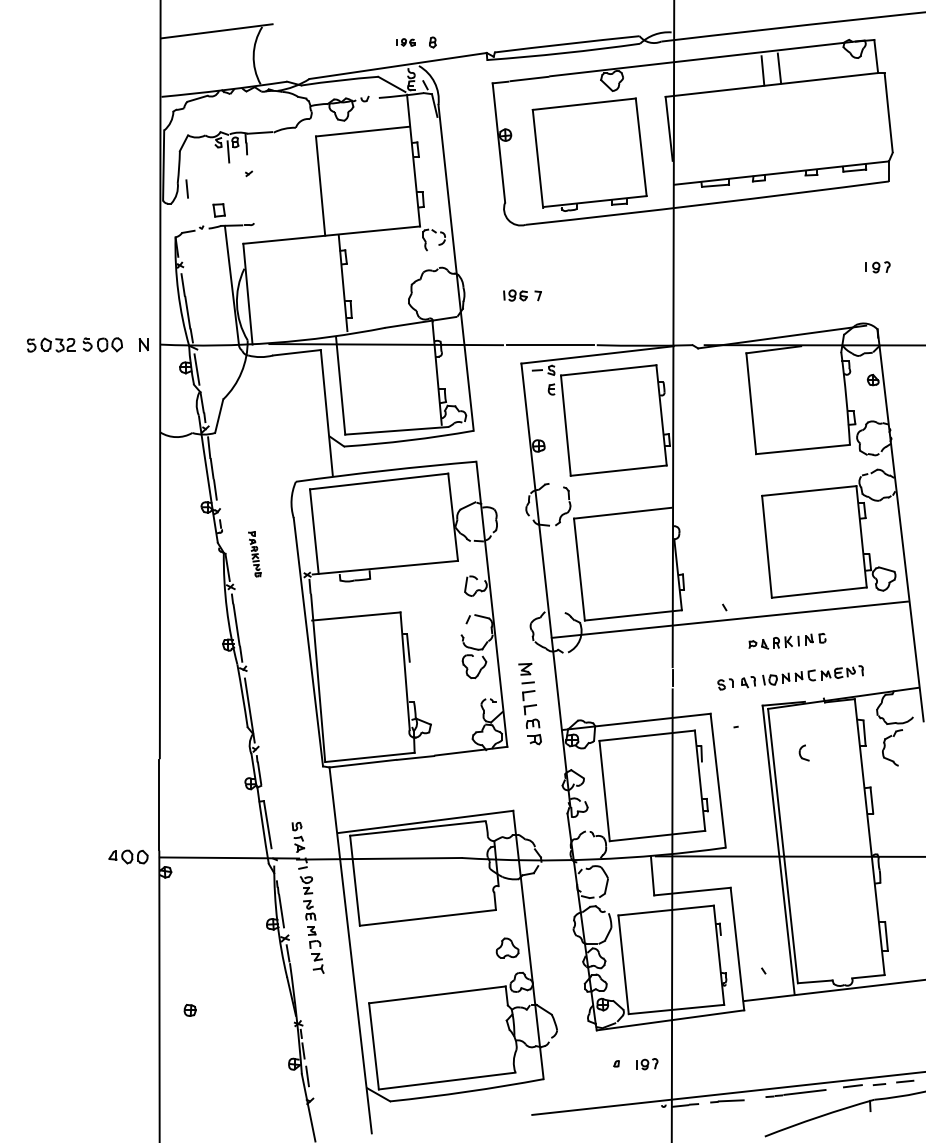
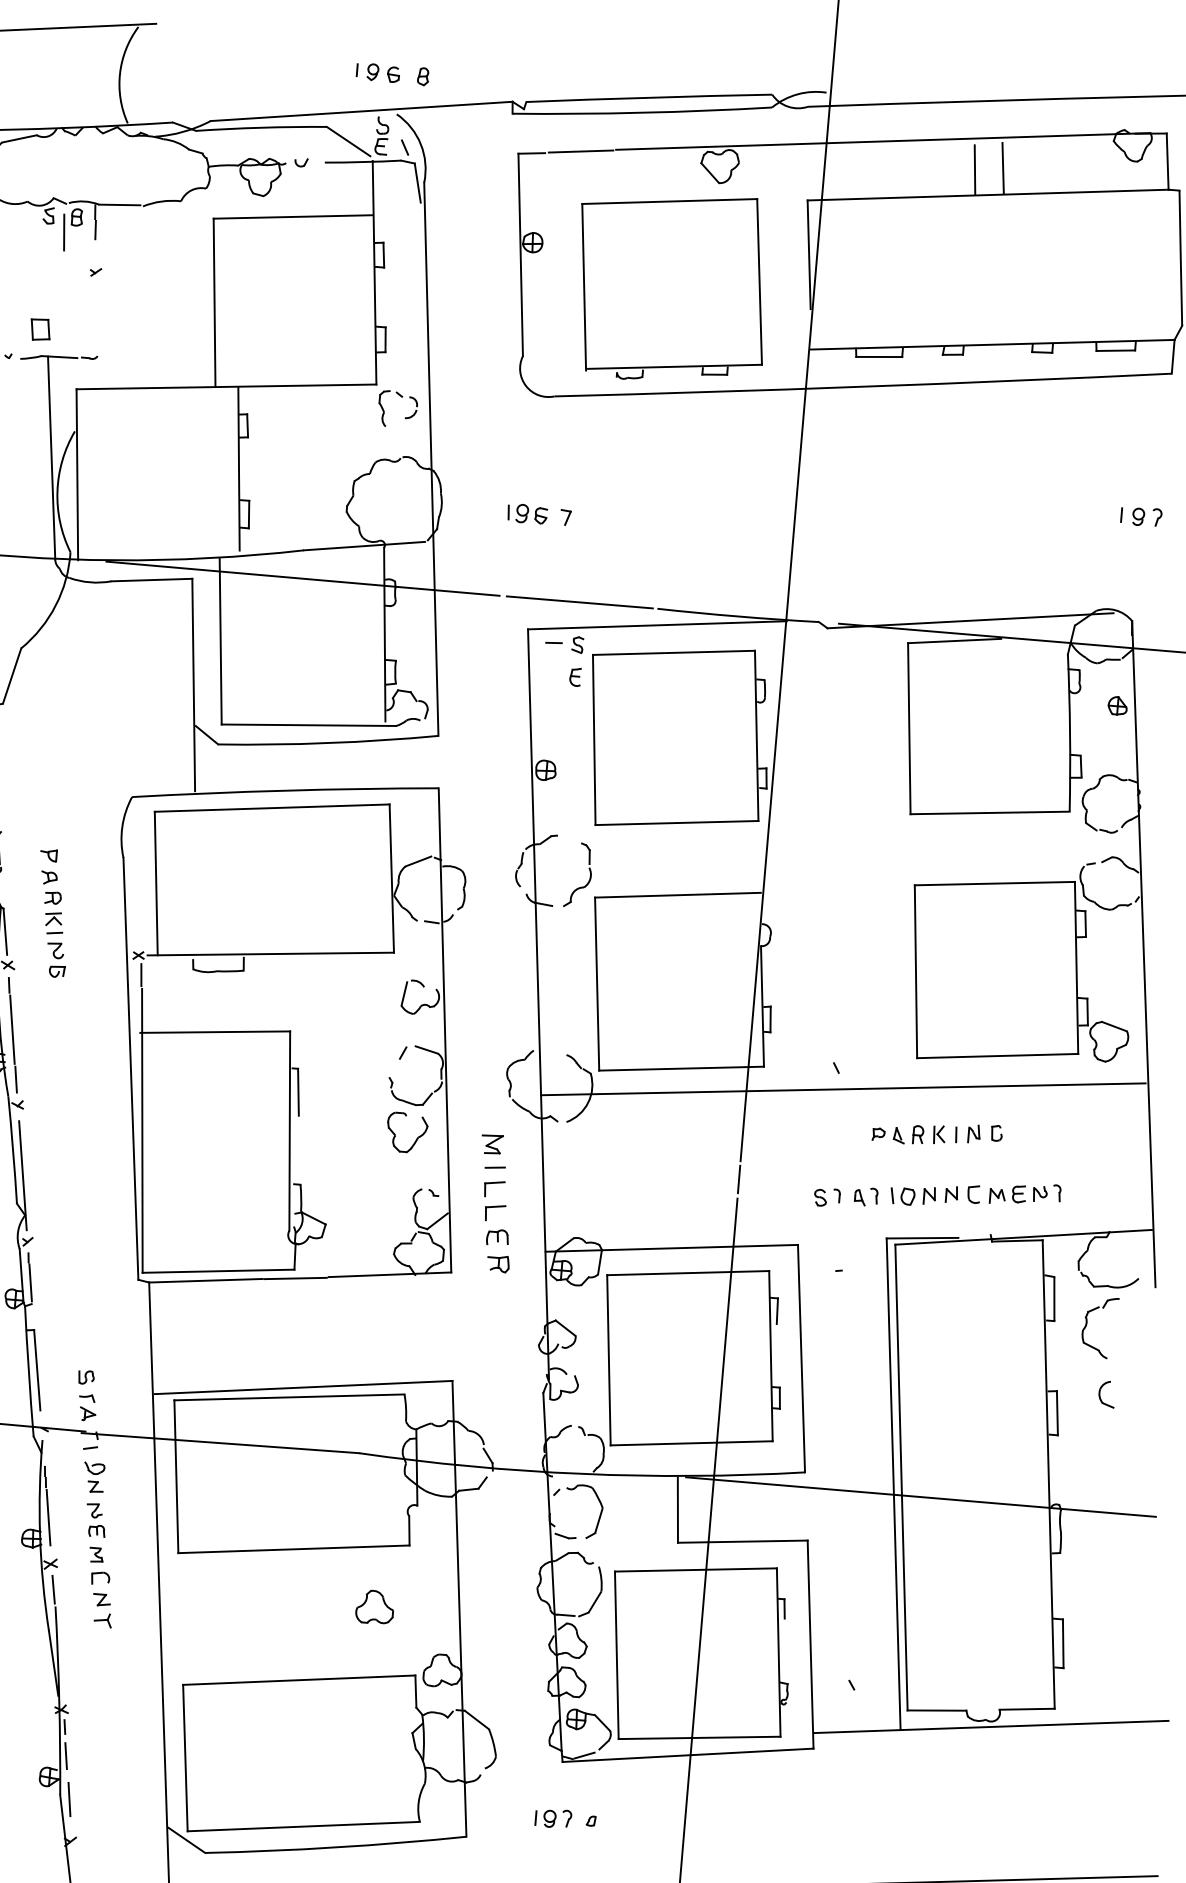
part: (406, 42) -> (379, 73), size x1.43
part: (254, 554) -> (52, 913), size x1.67
part: (803, 752) -> (1105, 1393), moved
part: (507, 947) -> (374, 1606), moved
part: (647, 1064) -> (554, 1819), moved

